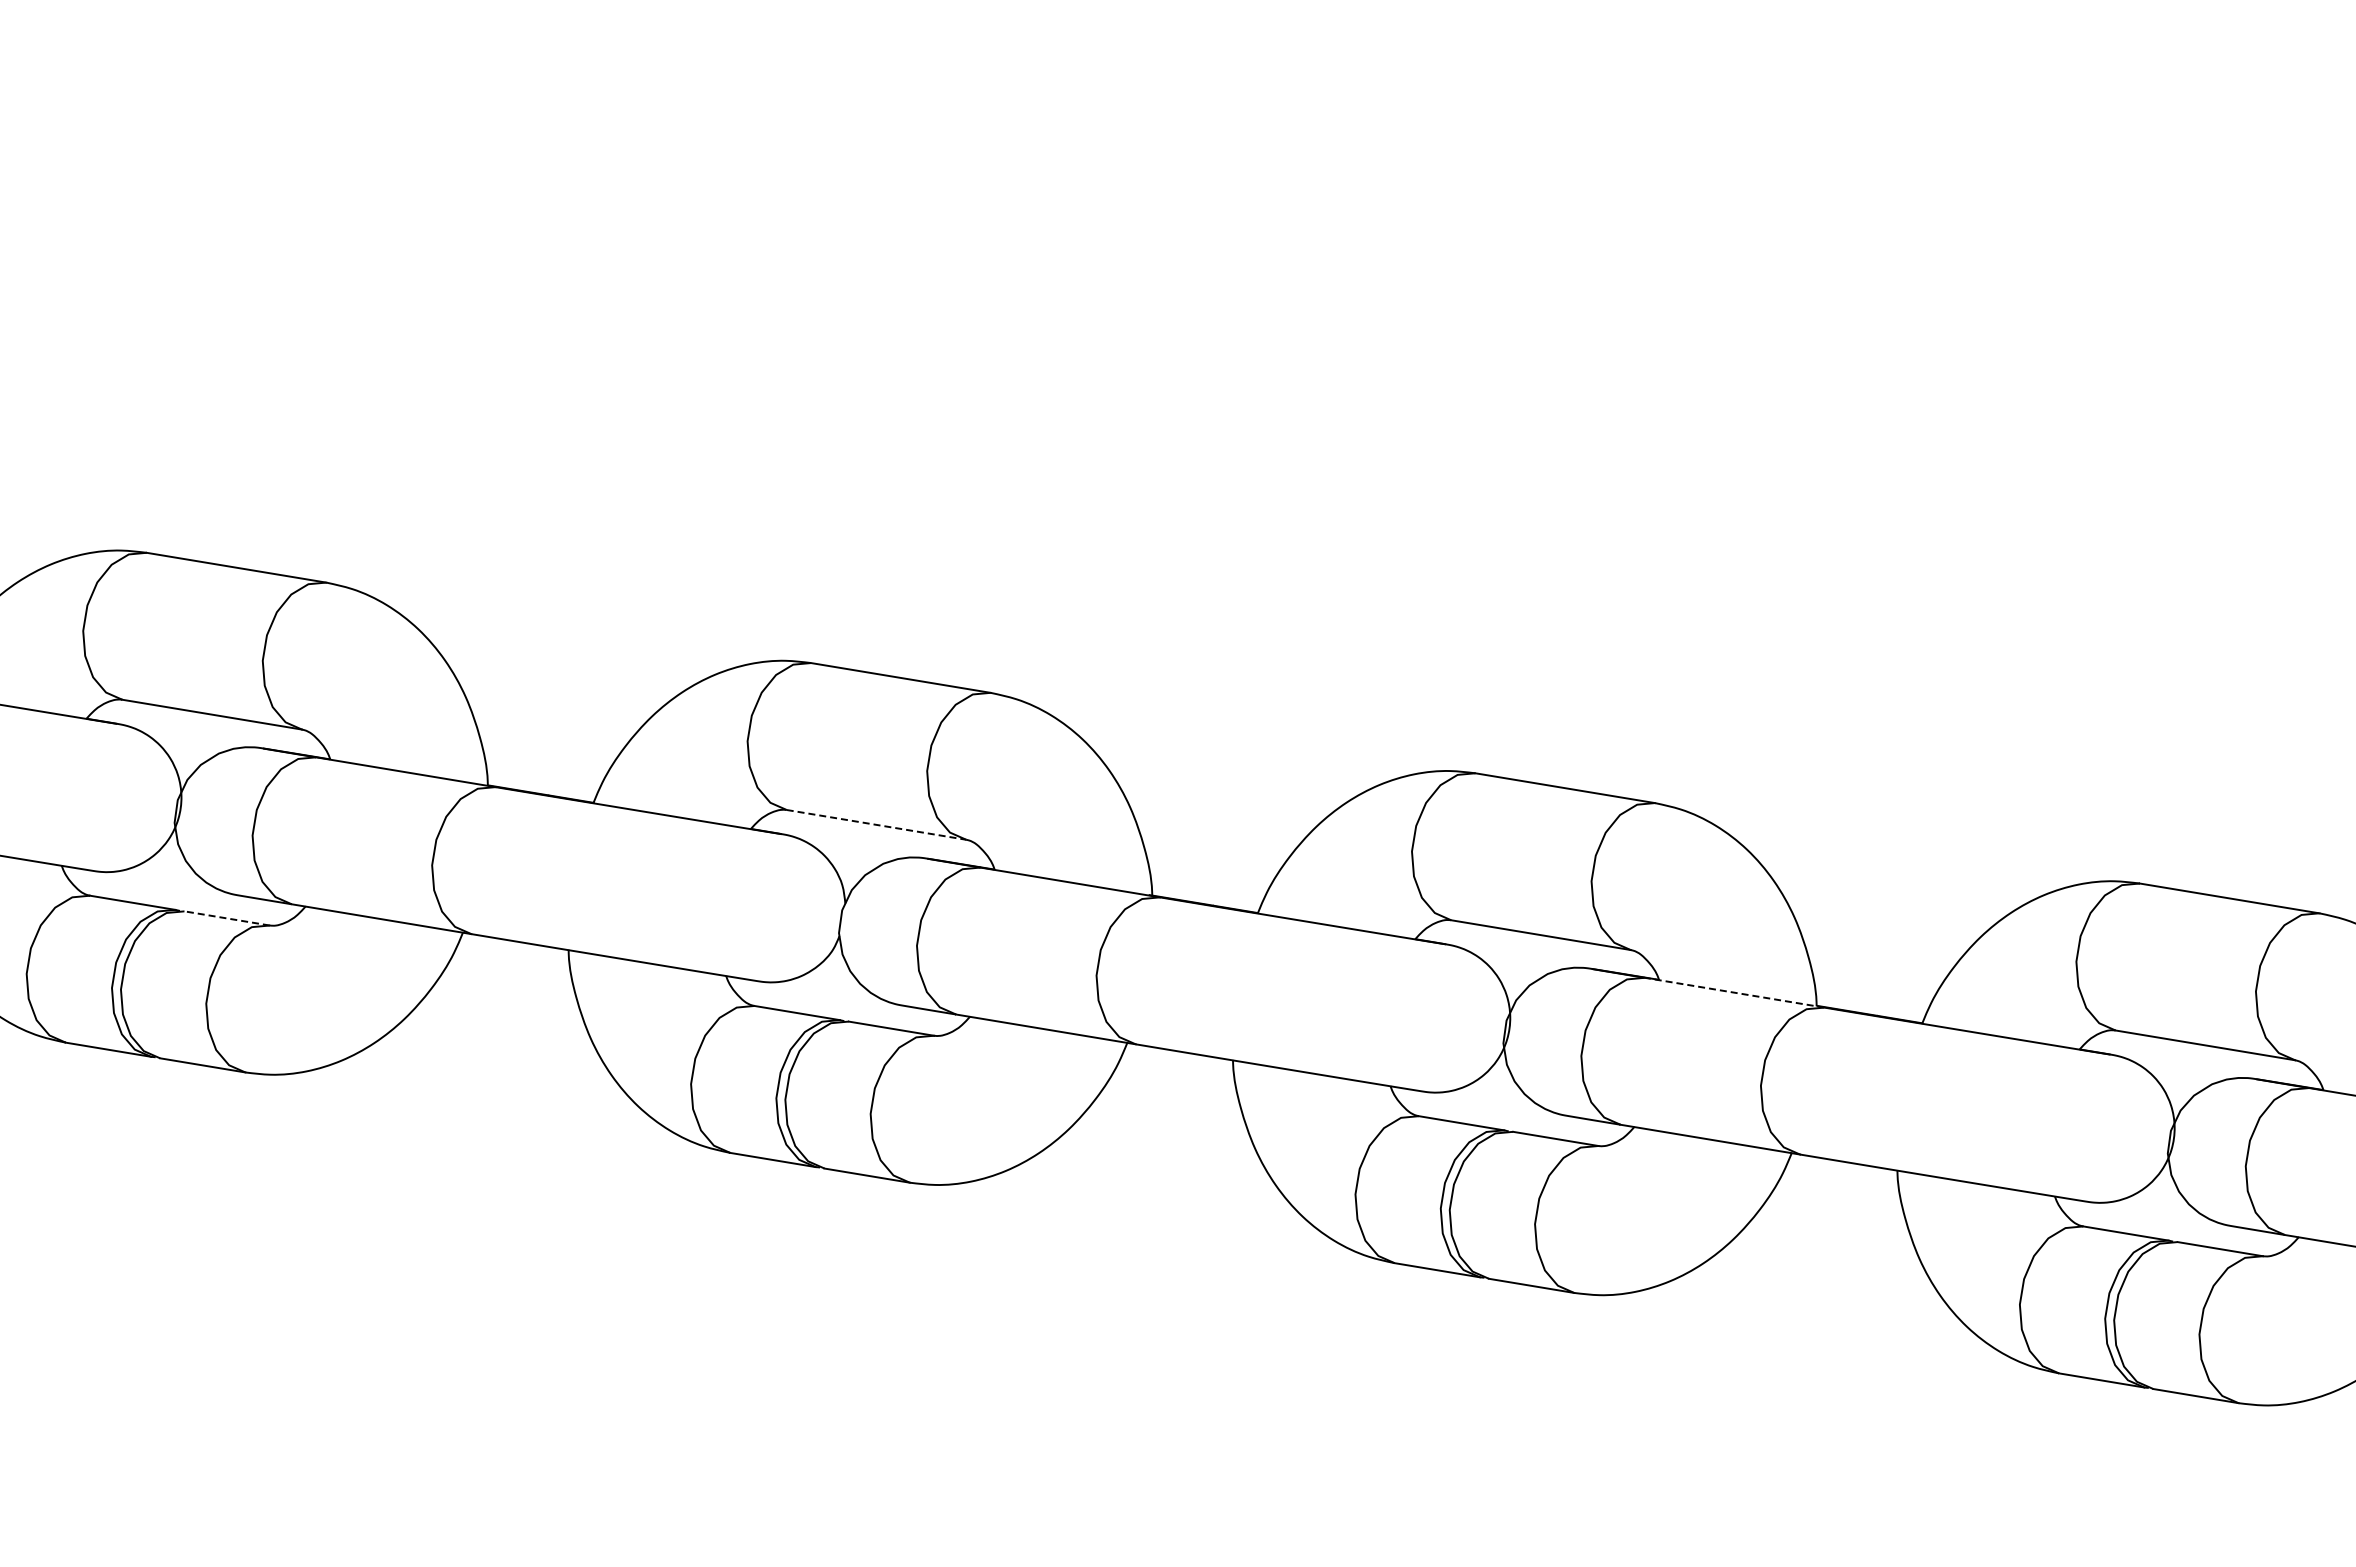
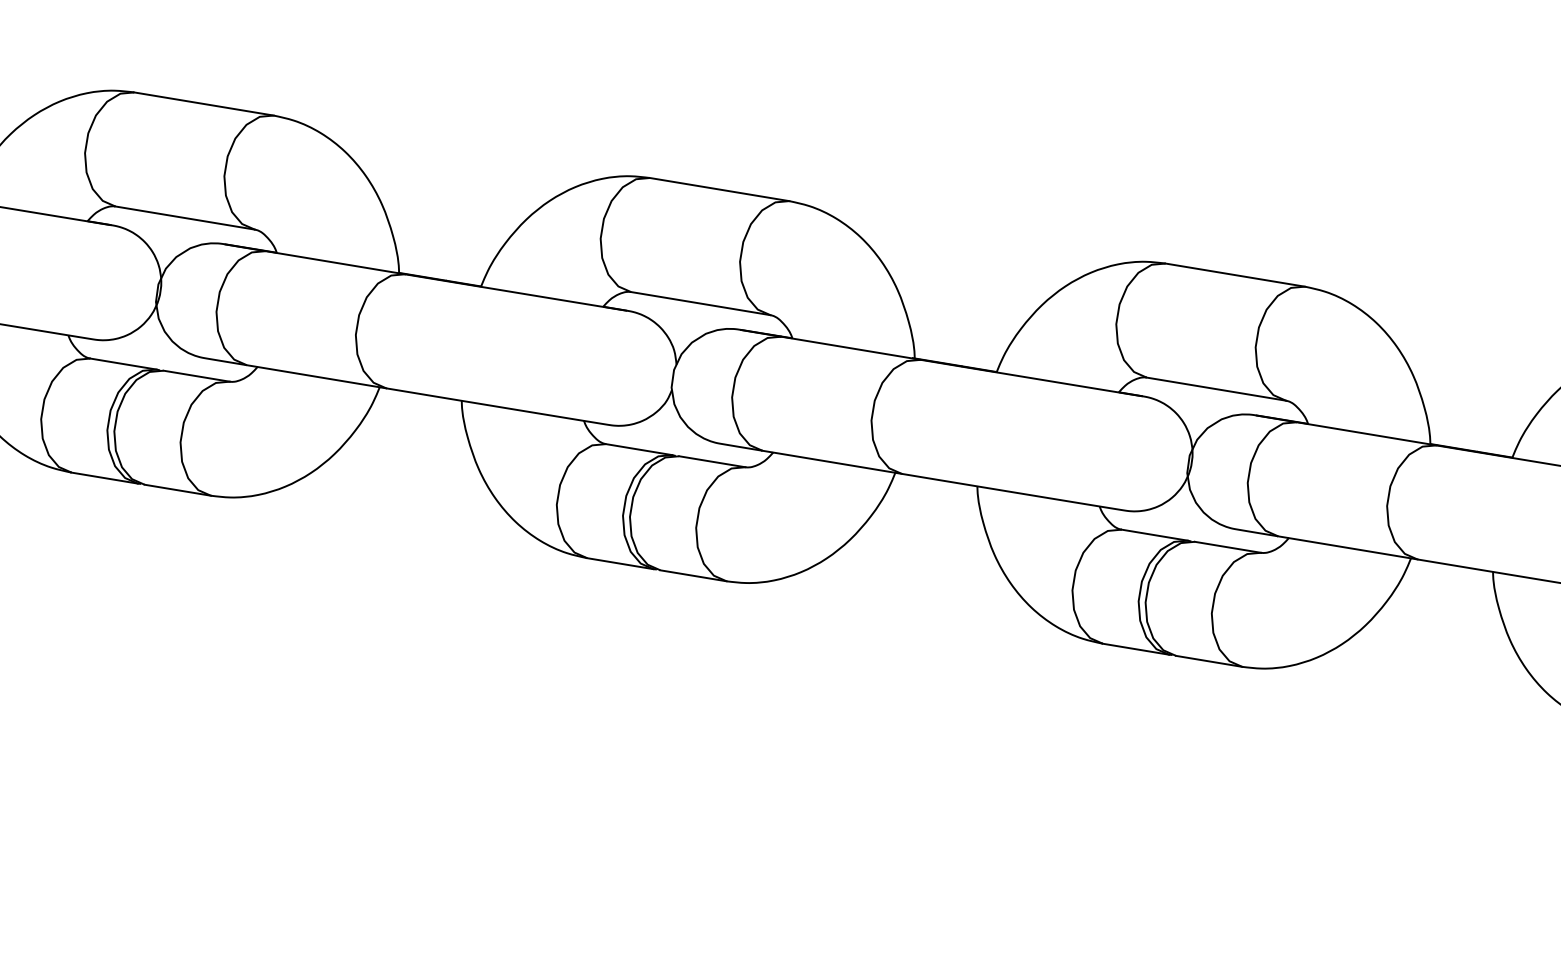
line: (877, 824) -> (701, 303), dashed -> solid
line: (226, 918) -> (196, 376), dashed -> solid
line: (1734, 992) -> (1366, 433), dashed -> solid

